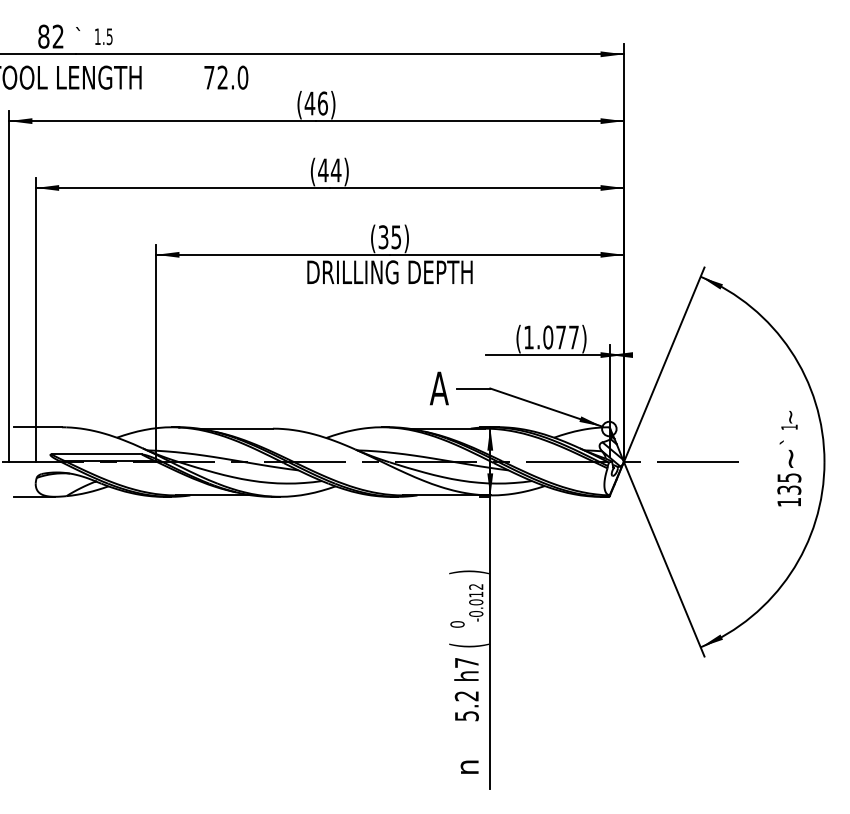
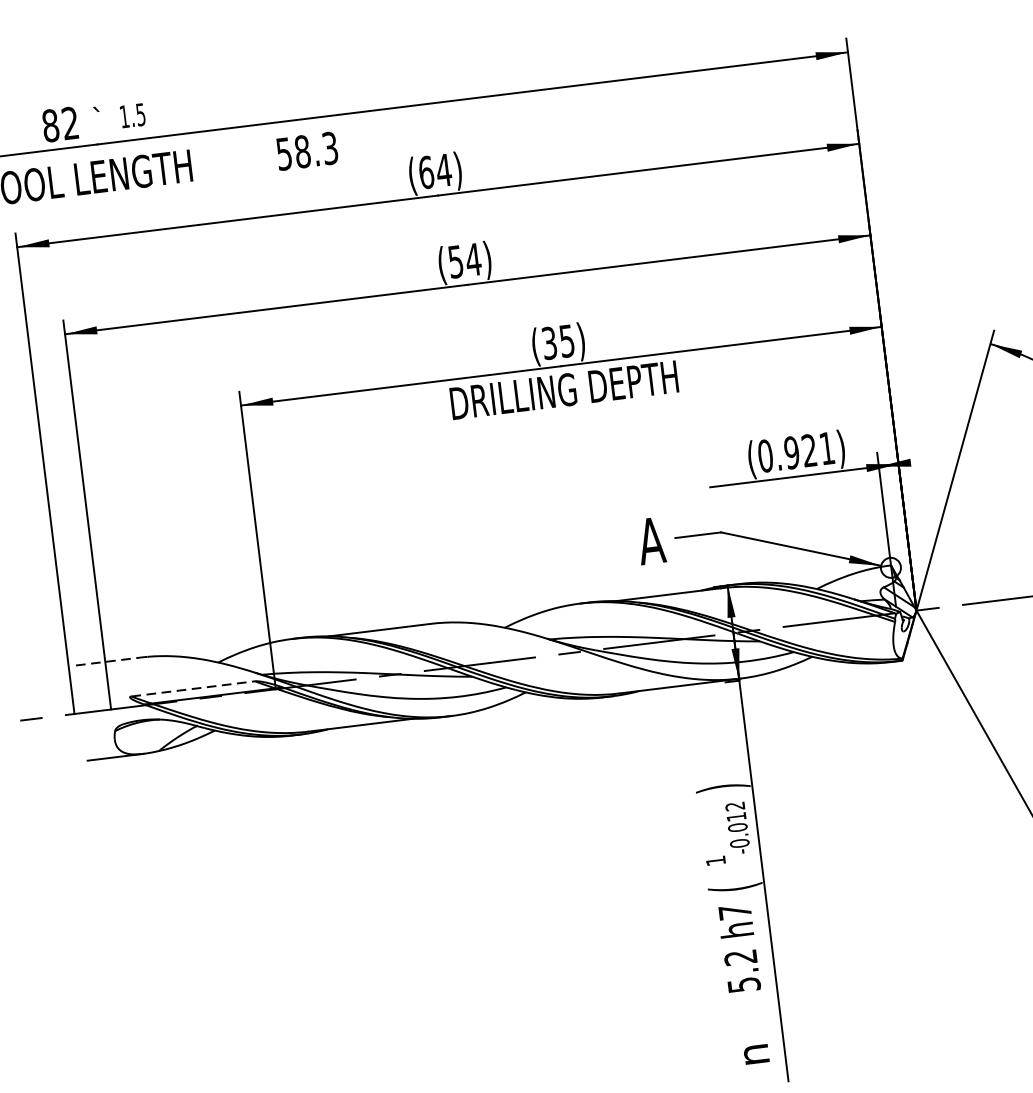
text: (226, 77) -> (307, 150), 72.0 -> 58.3
text: (316, 103) -> (435, 171), (46) -> (64)
text: (323, 170) -> (456, 261), (44) -> (54)
text: (551, 337) -> (796, 452), (1.077) -> (0.921)
line: (38, 427) -> (109, 661), solid -> dashed
line: (97, 454) -> (194, 688), solid -> dashed
text: (457, 624) -> (715, 861), 0 -> 1

